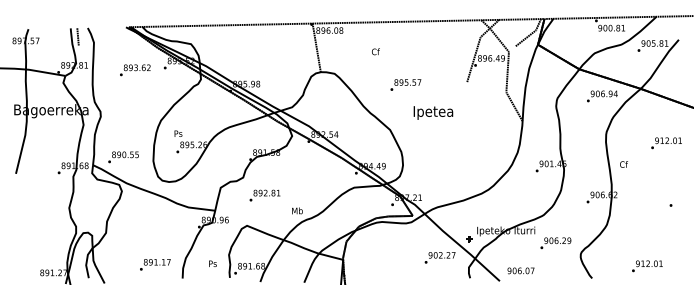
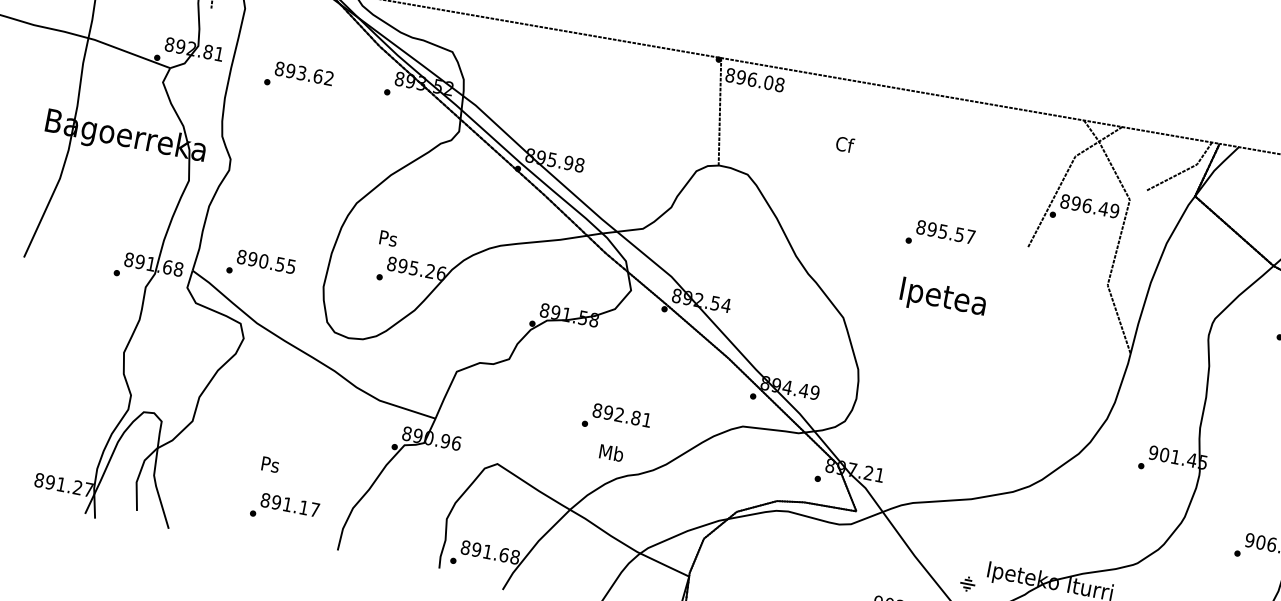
text: (135, 70) -> (299, 78), moved
text: (405, 84) -> (939, 235), moved
text: (264, 195) -> (615, 419), moved
text: (212, 263) -> (269, 463), moved

